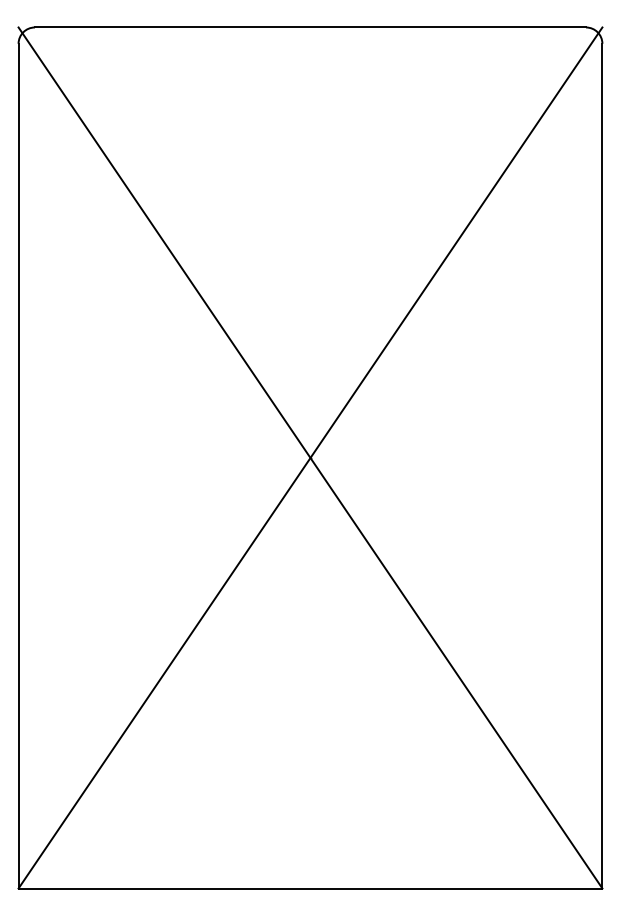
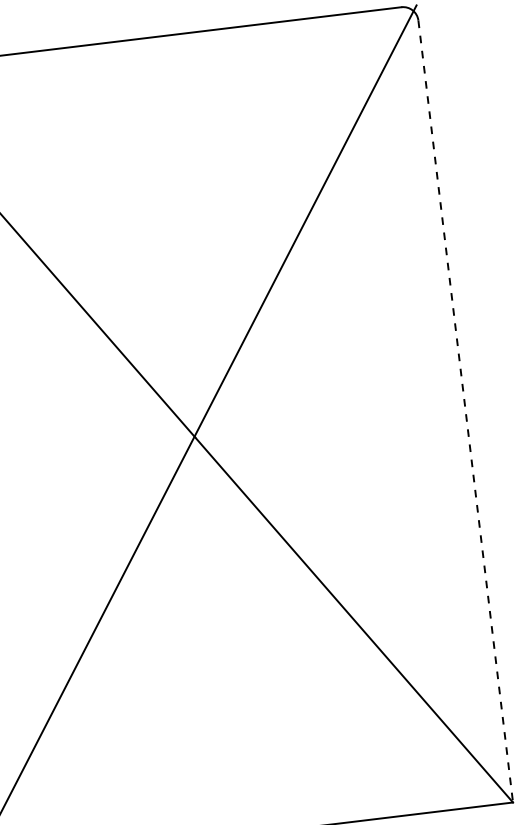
line: (602, 466) -> (465, 411), solid -> dashed

